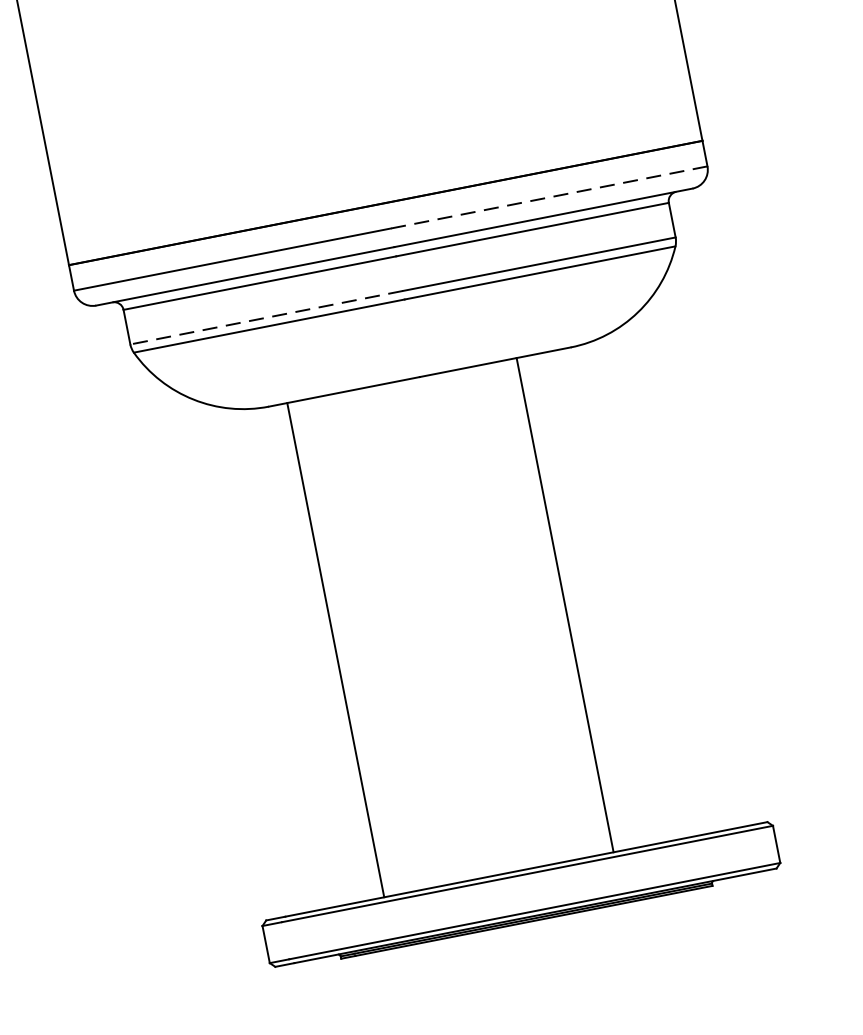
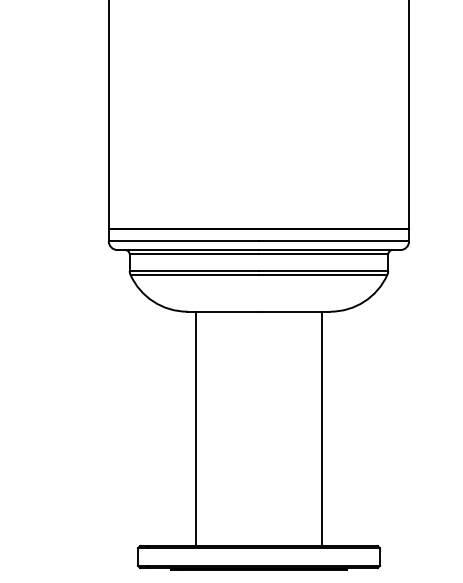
line: (548, 198) -> (333, 241), dashed -> solid
line: (266, 316) -> (194, 270), dashed -> solid
line: (564, 604) -> (321, 428), moved

